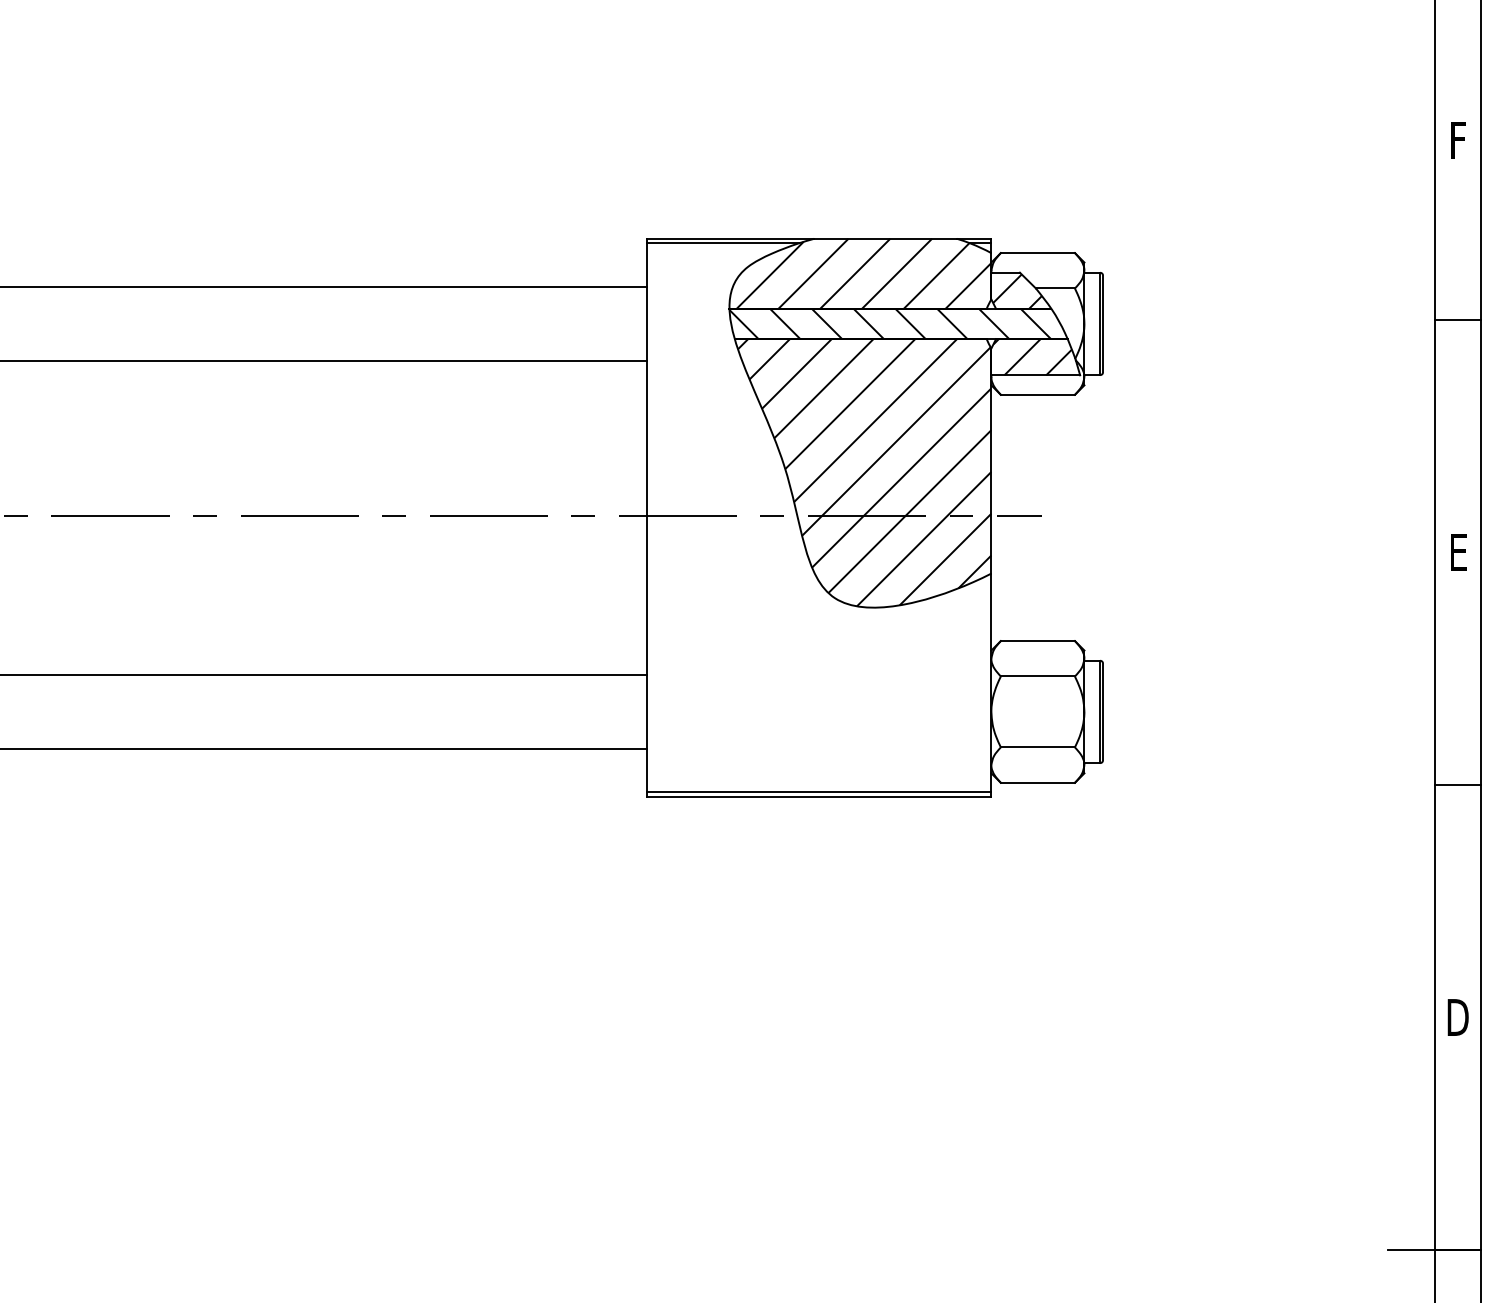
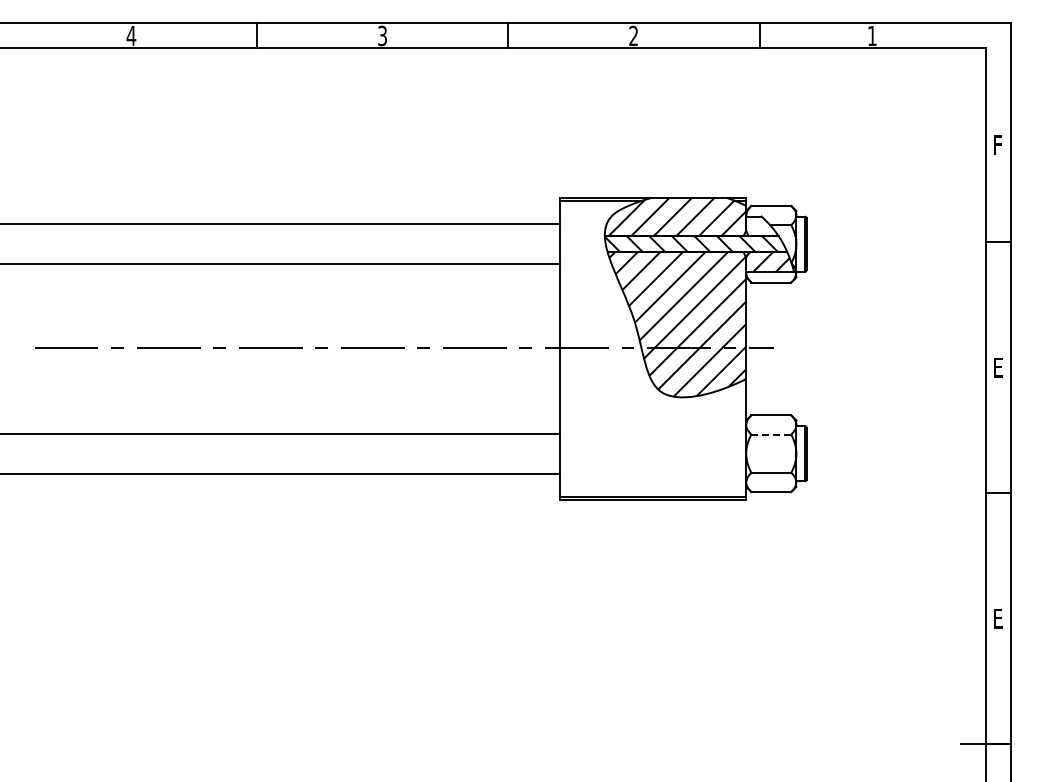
hatch: (1017, 291) -> (760, 226), removed
line: (1038, 676) -> (771, 434), solid -> dashed
text: (1456, 1017) -> (997, 618), D -> E

